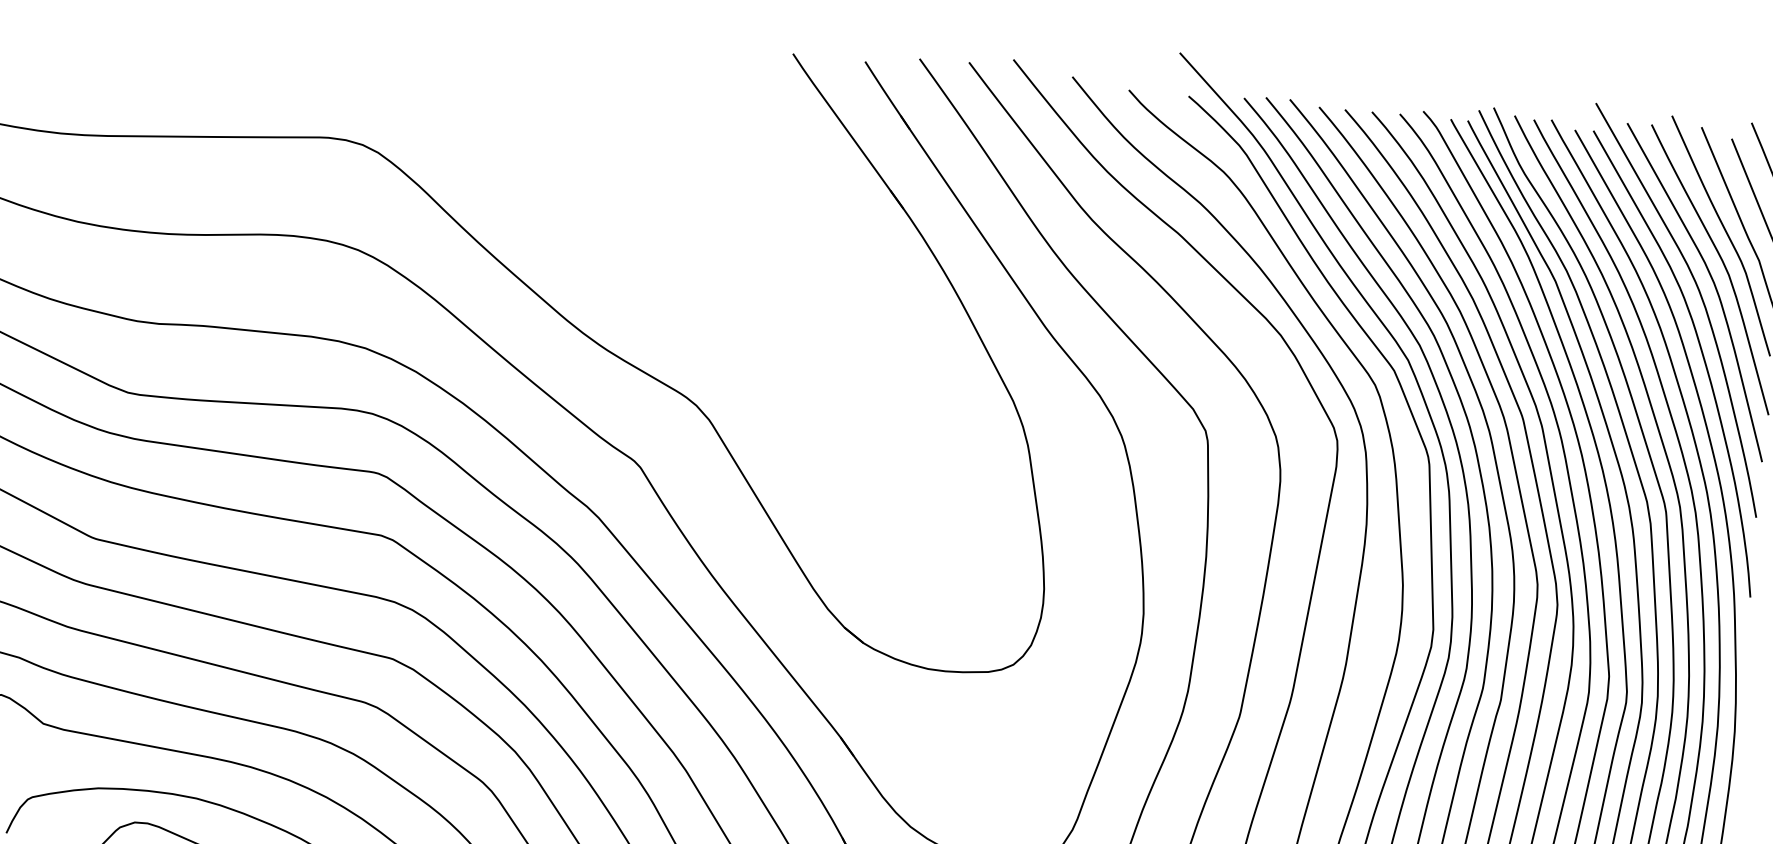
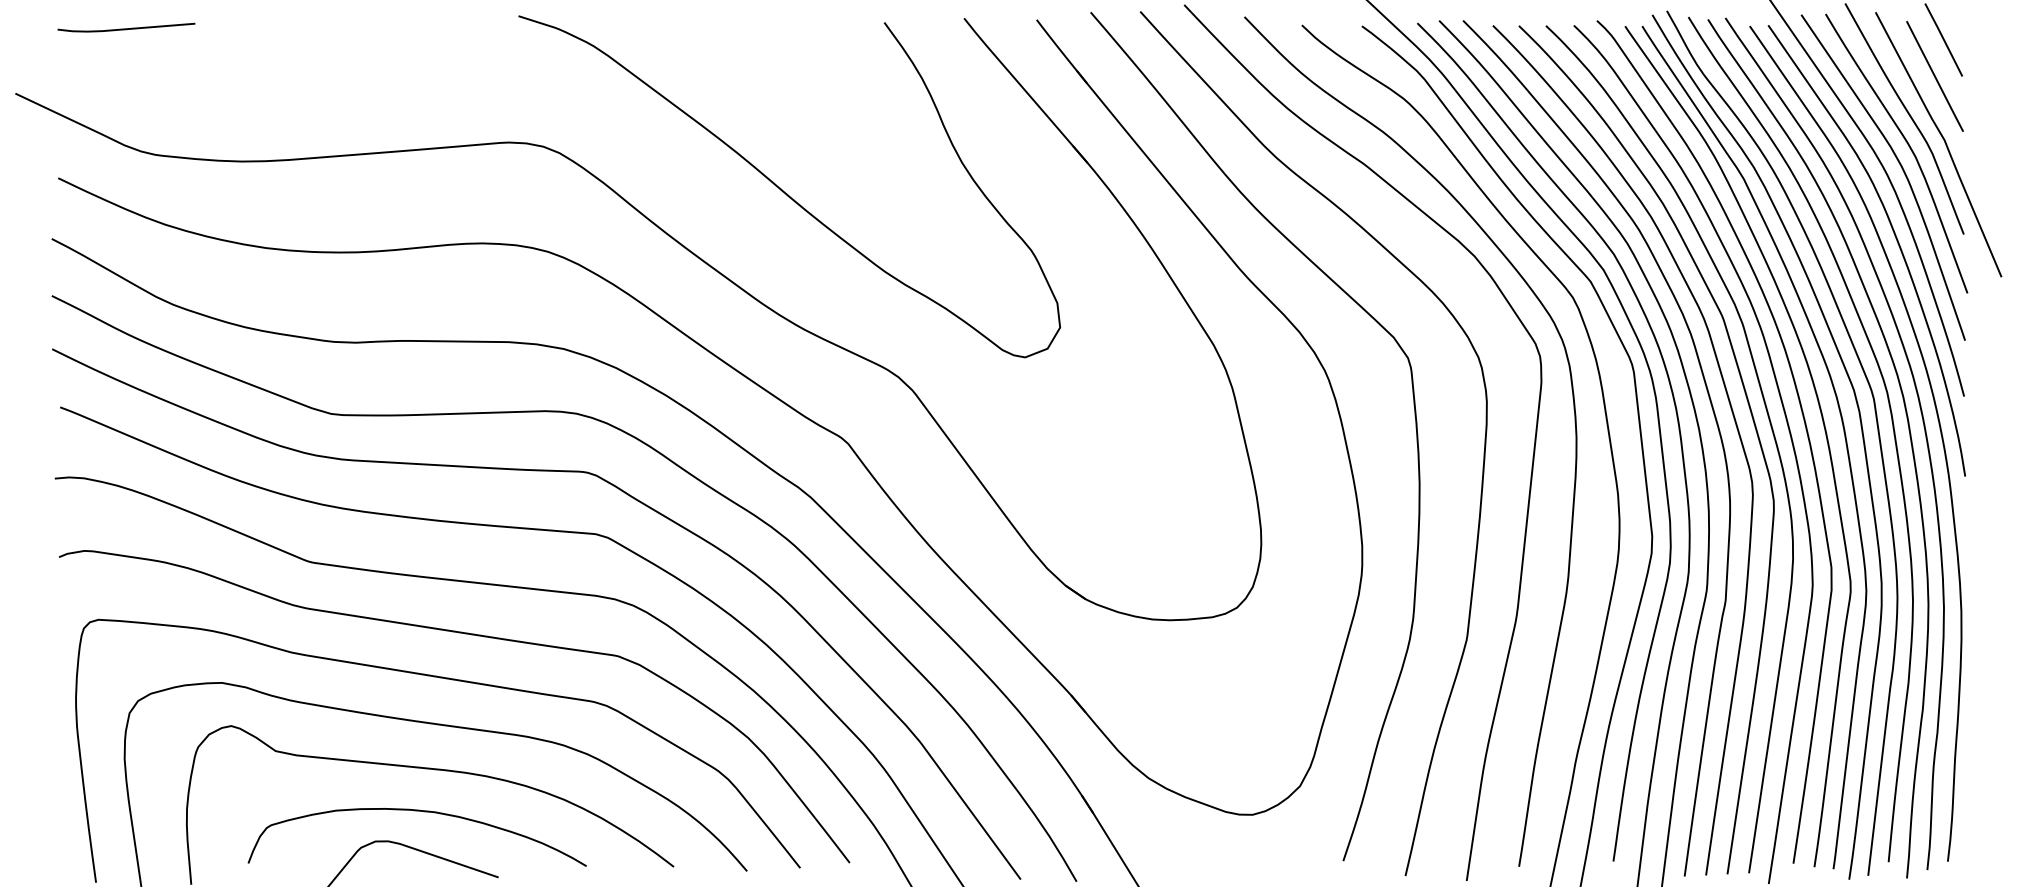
curve: (598, 210) -> (784, 191), added

